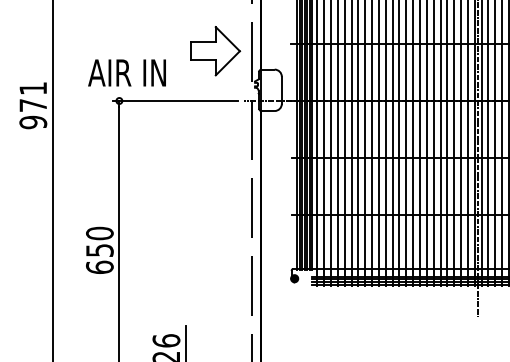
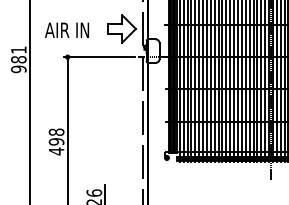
text: (126, 71) -> (66, 29), moved
text: (32, 105) -> (18, 59), 971 -> 981
text: (99, 249) -> (56, 141), 650 -> 498

